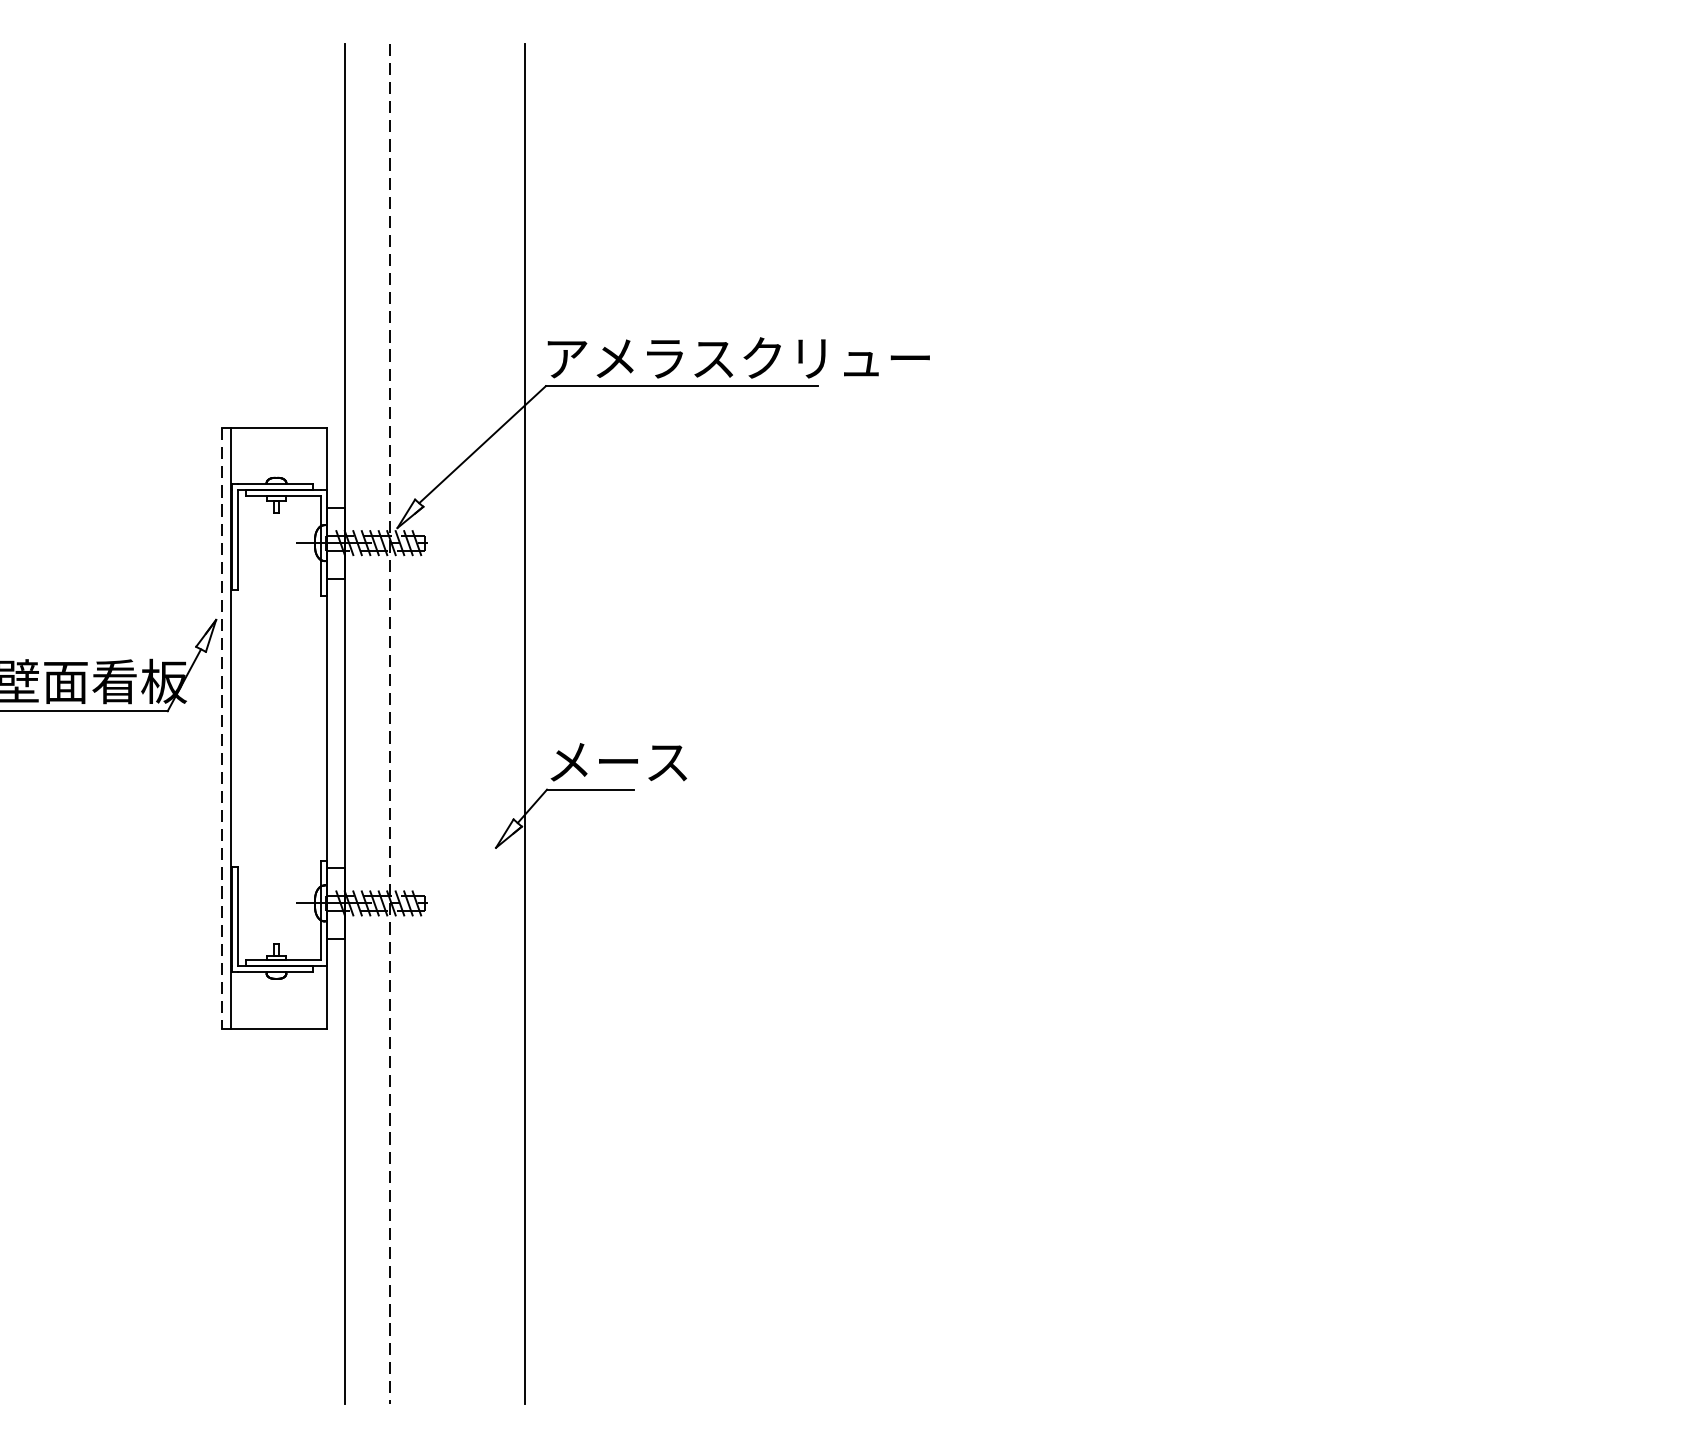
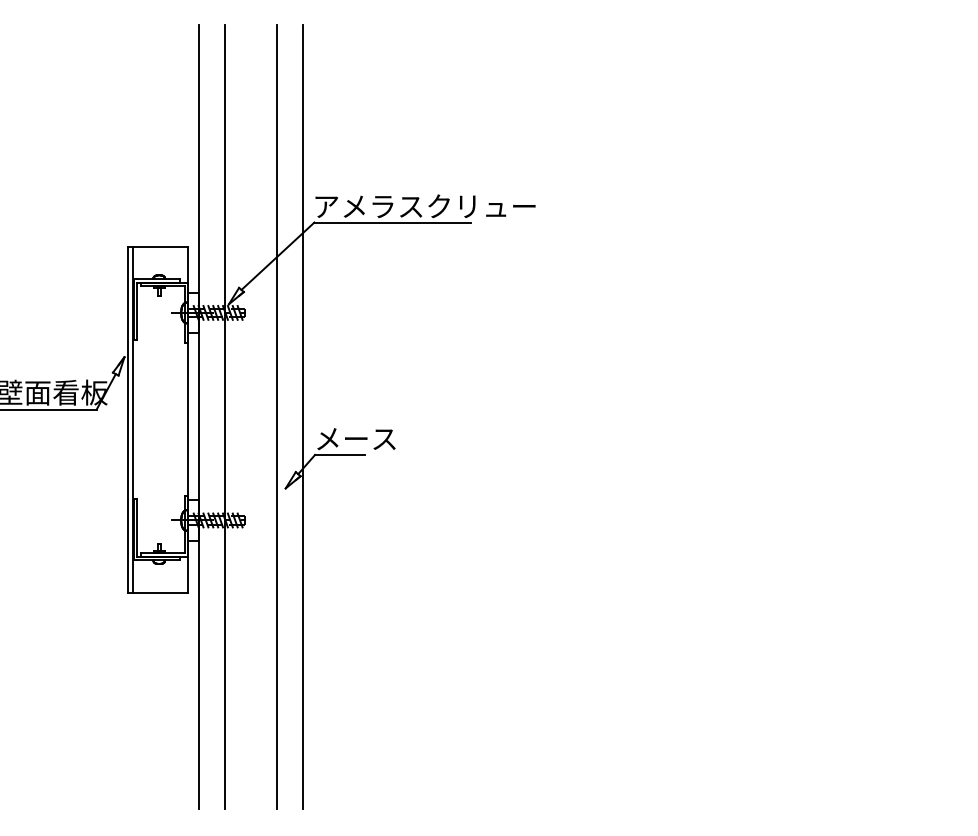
line: (480, 722) -> (276, 416), added
line: (389, 724) -> (224, 417), dashed -> solid
line: (221, 728) -> (127, 419), dashed -> solid

